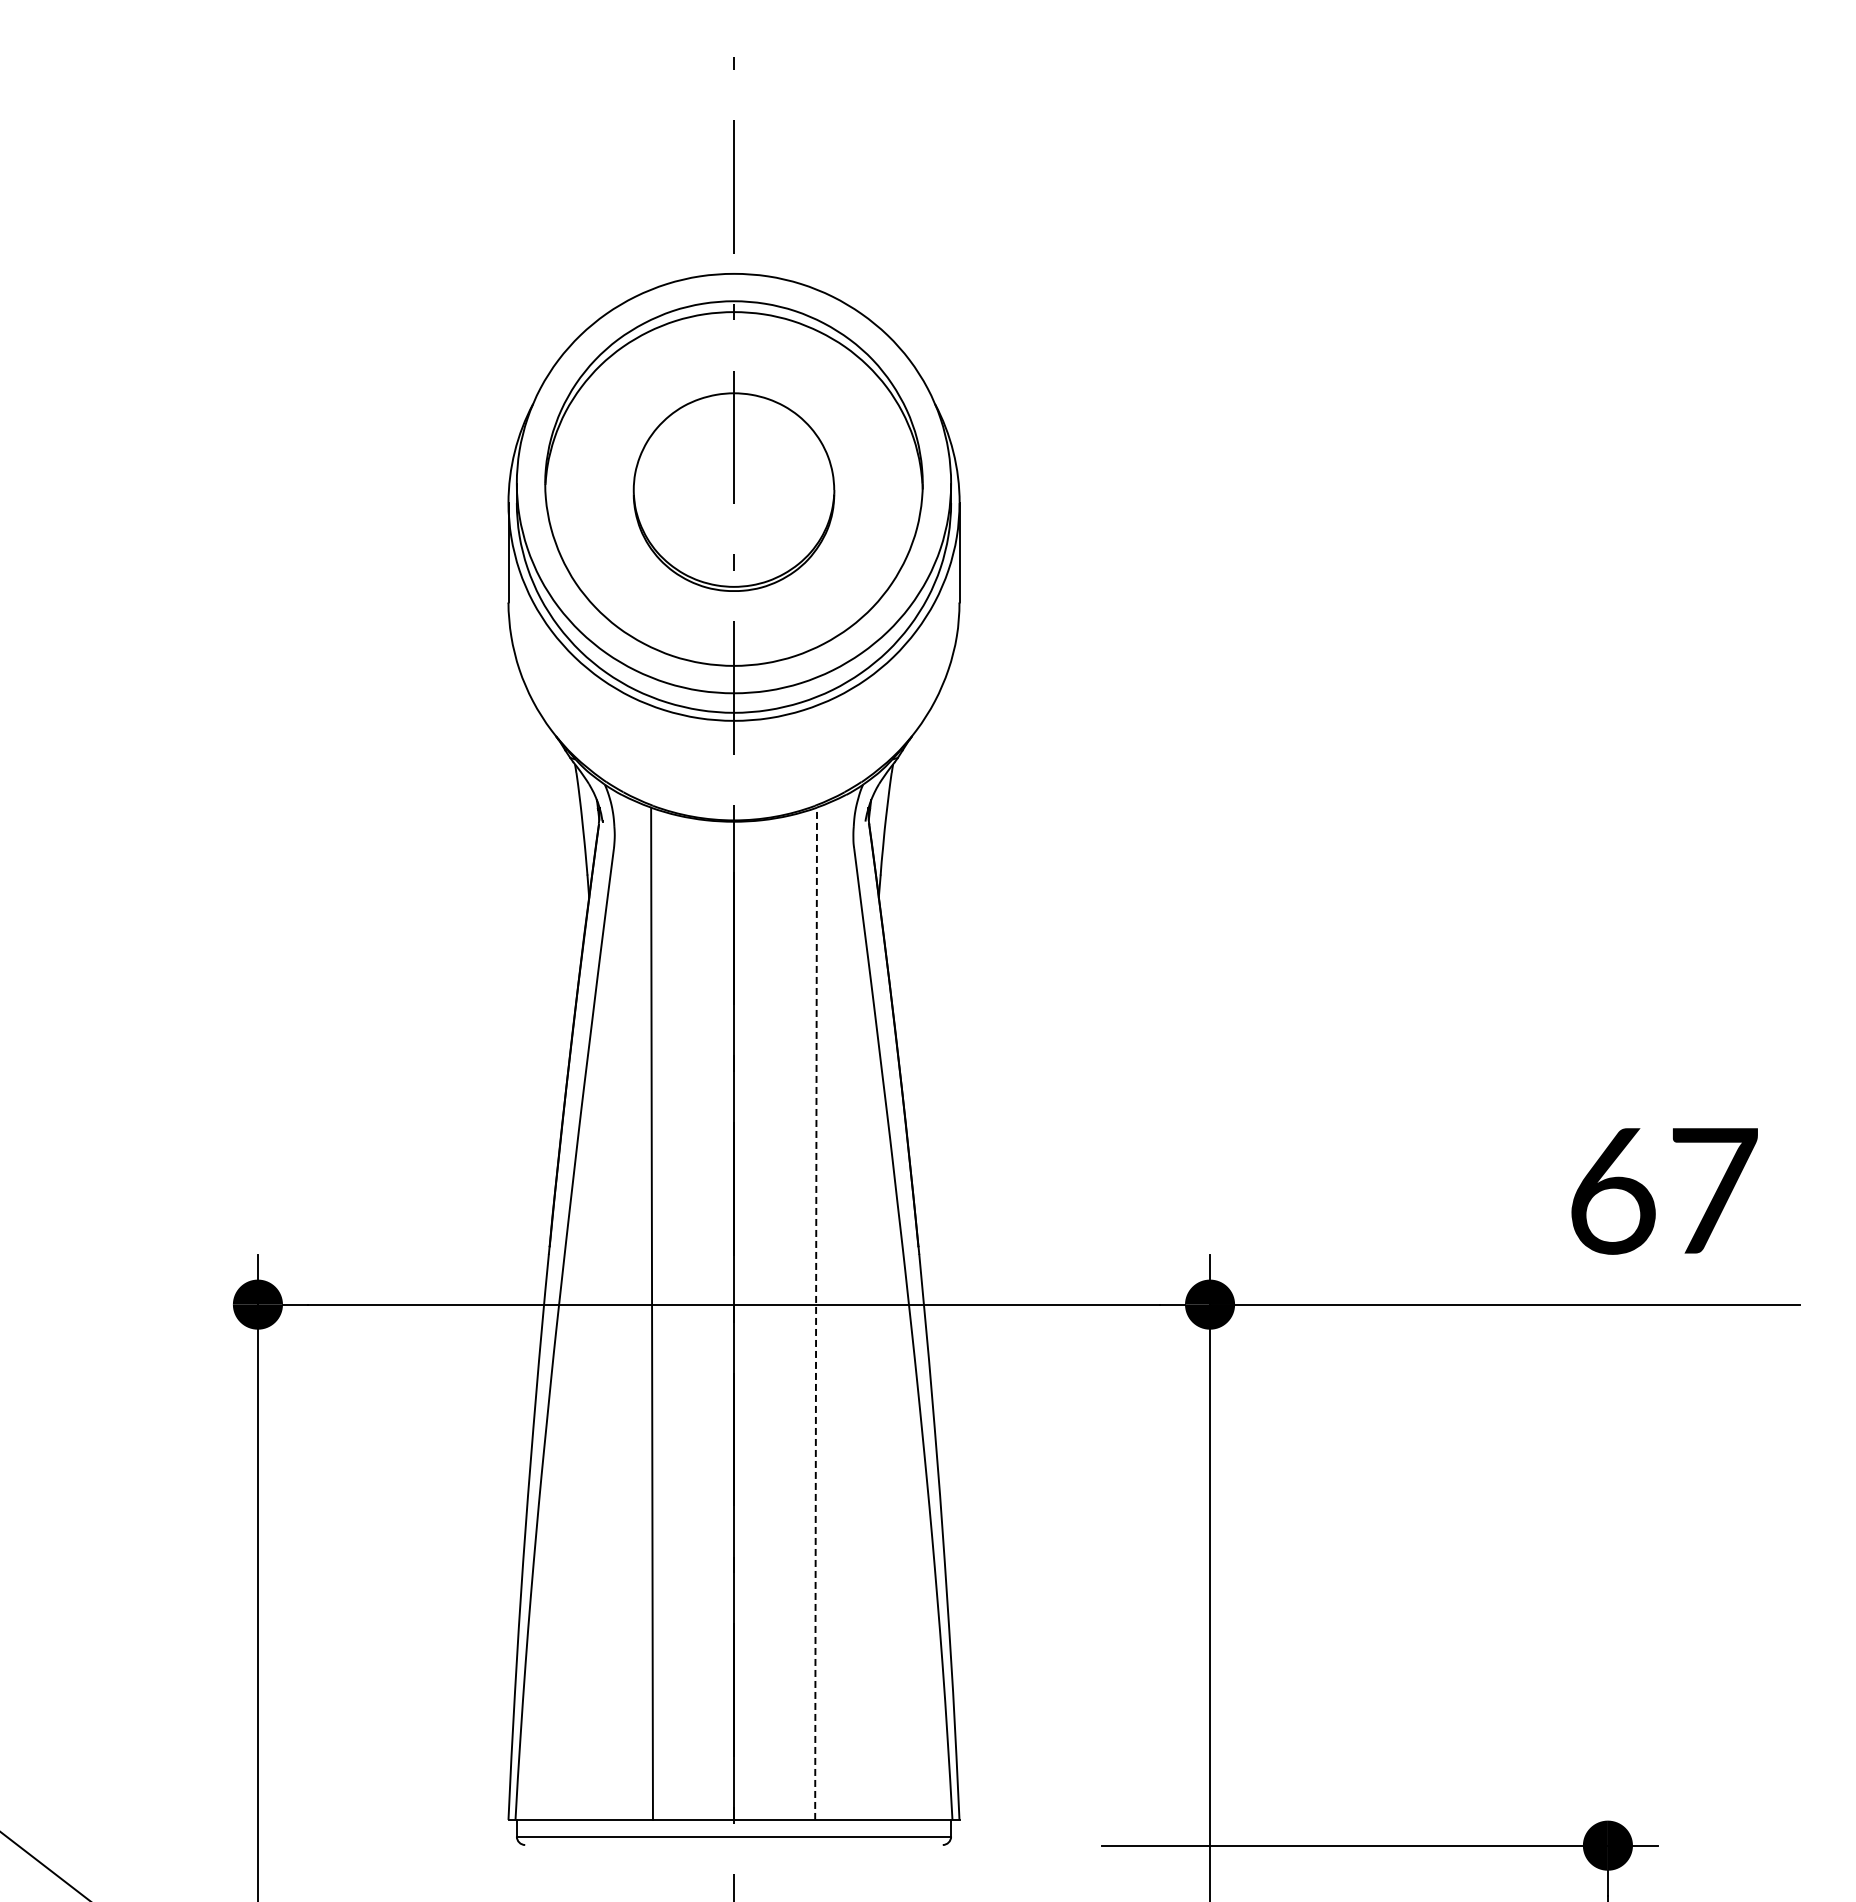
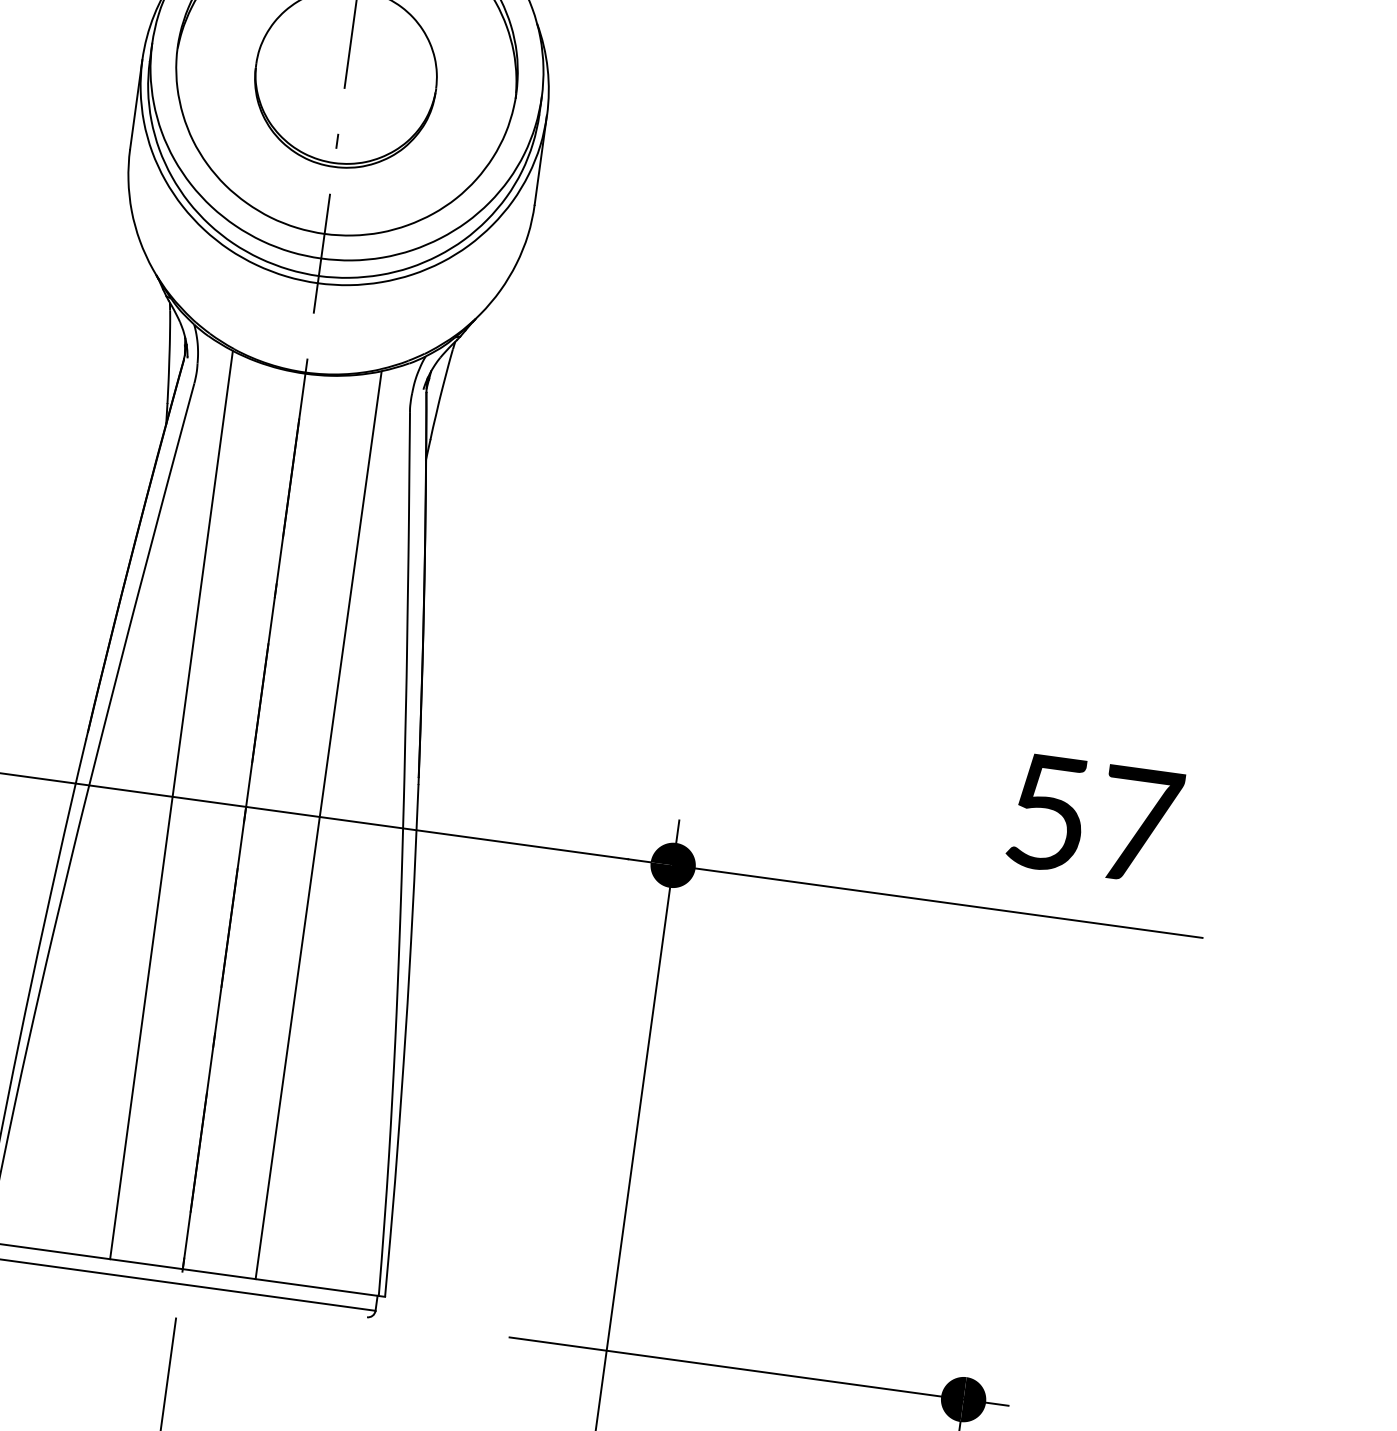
text: (1613, 1191) -> (1048, 813), 67 -> 57
line: (816, 1313) -> (319, 824), dashed -> solid

